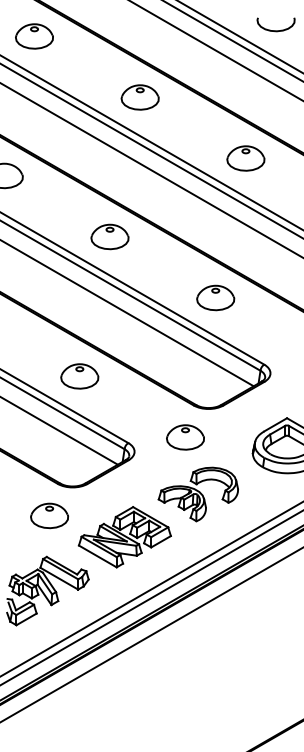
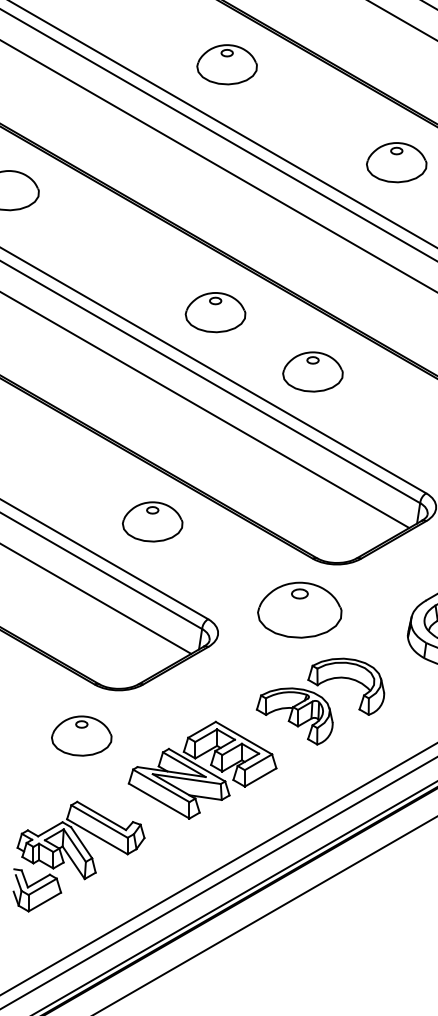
part: (109, 236) -> (214, 311), moved
part: (215, 297) -> (312, 371), moved
part: (79, 376) -> (152, 521), moved
part: (185, 437) -> (299, 610), size x1.4

